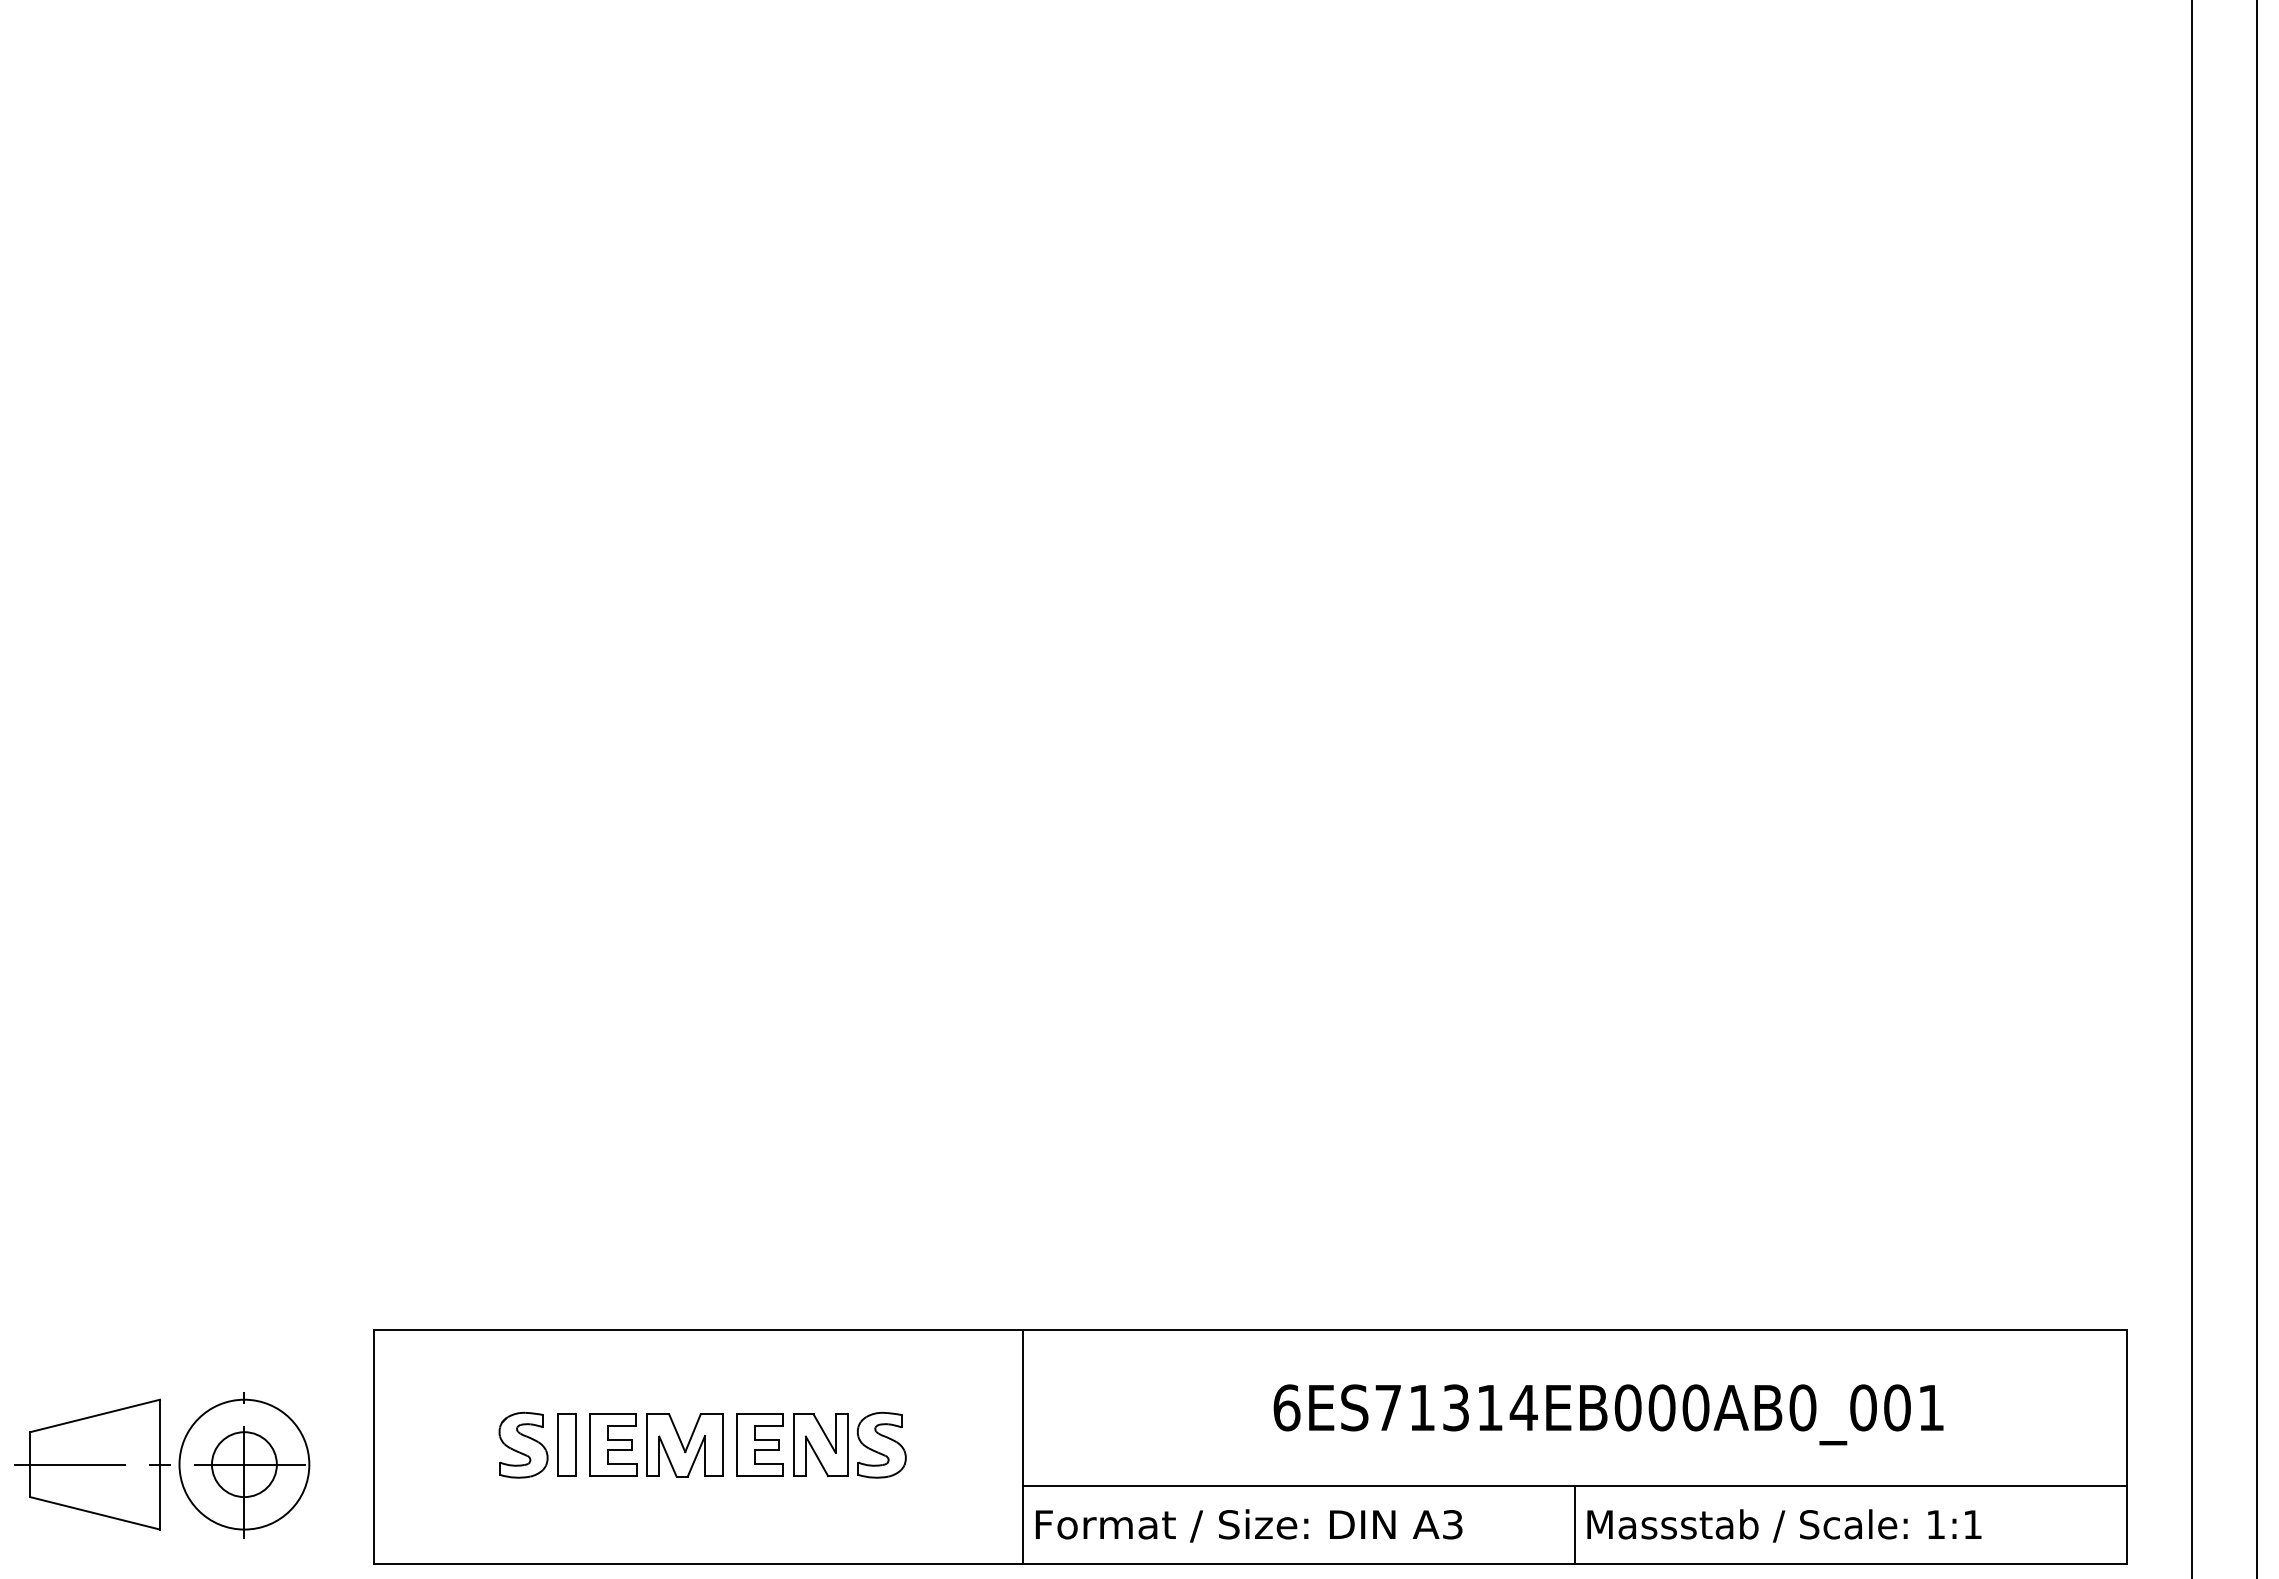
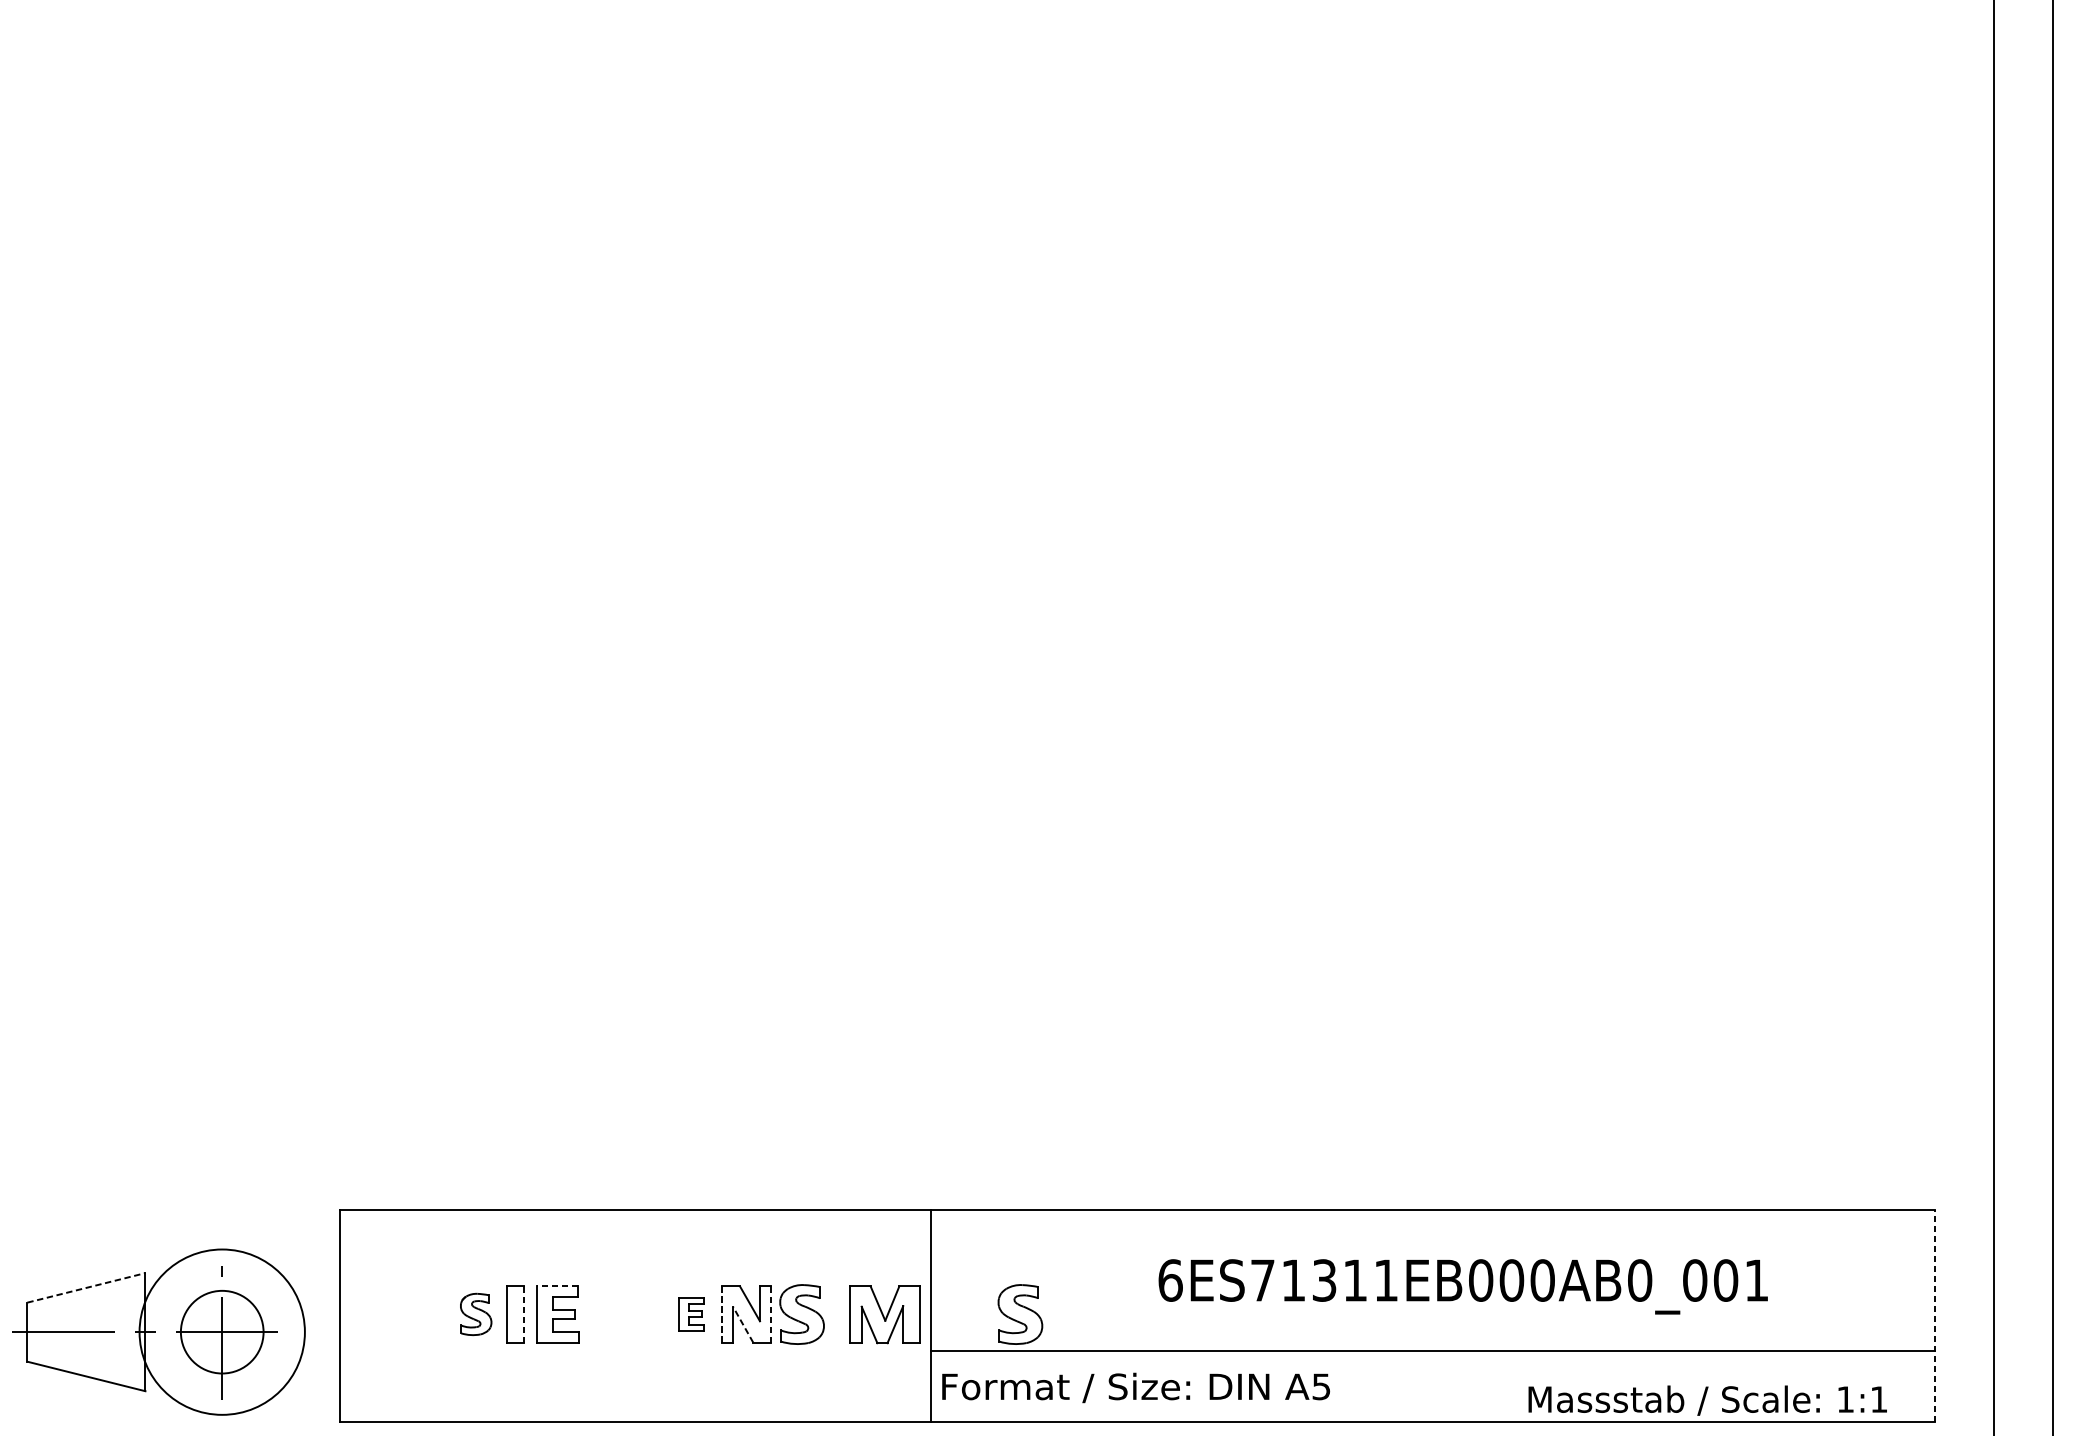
text: (1523, 1407) -> (1385, 1280), 6ES71314EB000AB0_001 -> 6ES71311EB000AB0_001
line: (613, 1414) -> (557, 1286), solid -> dashed
line: (95, 1415) -> (86, 1287), solid -> dashed
part: (523, 1444) -> (476, 1313), size x0.7
part: (759, 1444) -> (690, 1313), size x0.6
part: (1121, 1444) -> (1020, 1313), added
line: (576, 1445) -> (524, 1314), solid -> dashed
part: (684, 1445) -> (884, 1314), moved
line: (793, 1445) -> (721, 1314), solid -> dashed
line: (847, 1445) -> (770, 1314), solid -> dashed
line: (2126, 1446) -> (1934, 1315), solid -> dashed
line: (817, 1456) -> (743, 1324), solid -> dashed
circle: (243, 1464) -> (221, 1332), size x1.4
circle: (244, 1464) -> (222, 1332), size x1.4
text: (1452, 1524) -> (1321, 1386), A3 -> A5
line: (1575, 1524) -> (1433, 1386), removed
text: (1784, 1525) -> (1707, 1400), moved

